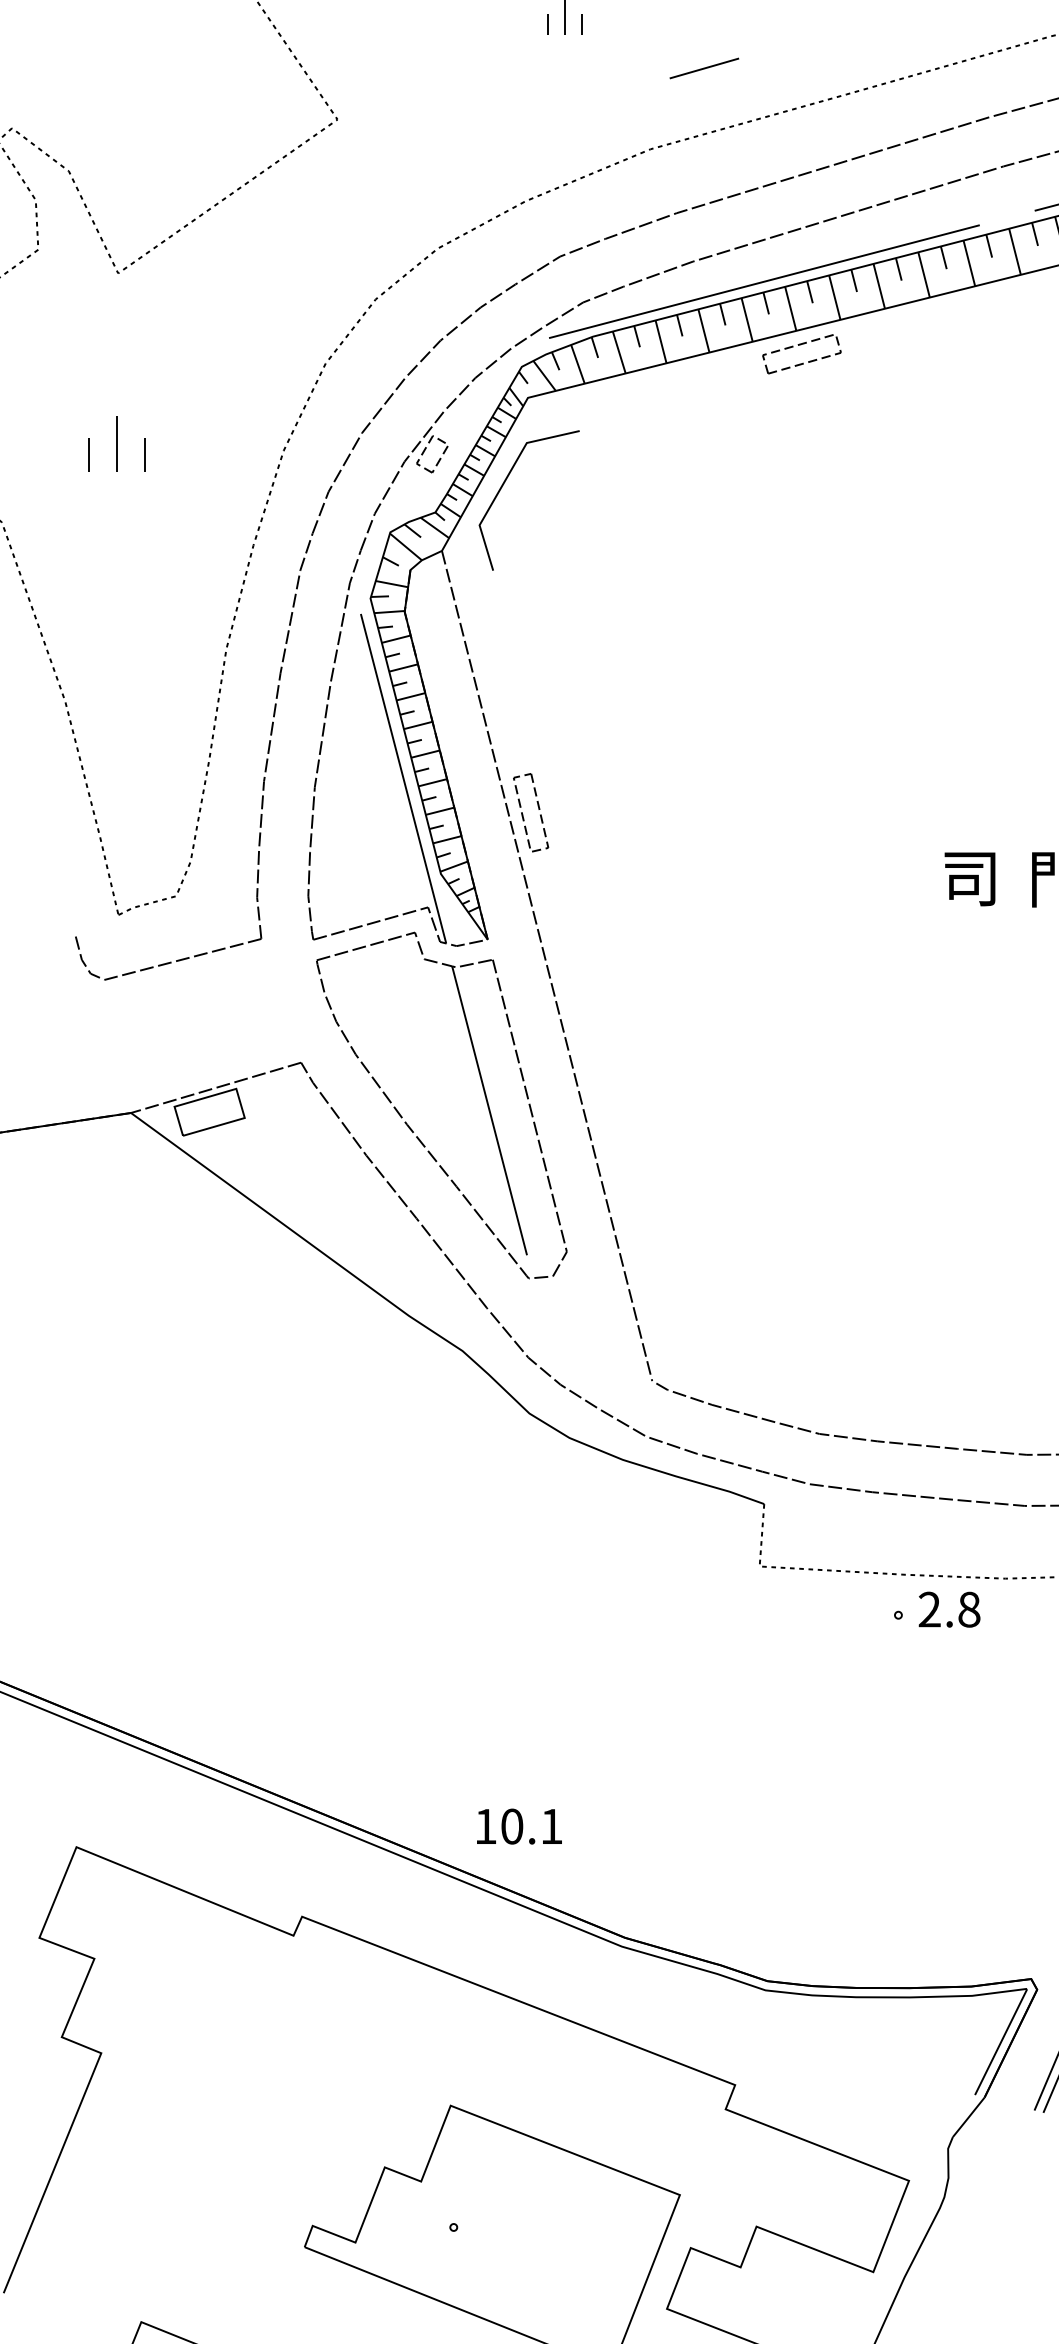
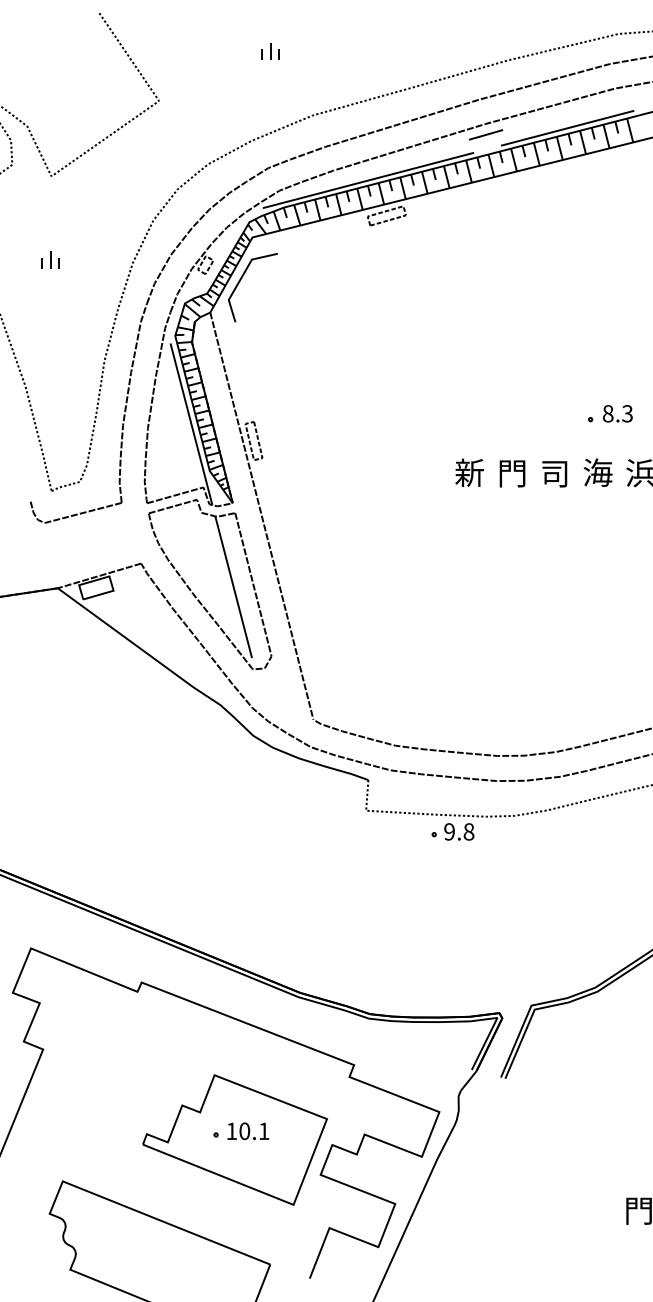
line: (705, 67) -> (486, 134), moved
part: (116, 442) -> (50, 259), size x0.62
text: (970, 876) -> (469, 472), 司 -> 新
text: (929, 1608) -> (449, 831), 2.8 -> 9.8
text: (519, 1826) -> (248, 1131), moved

